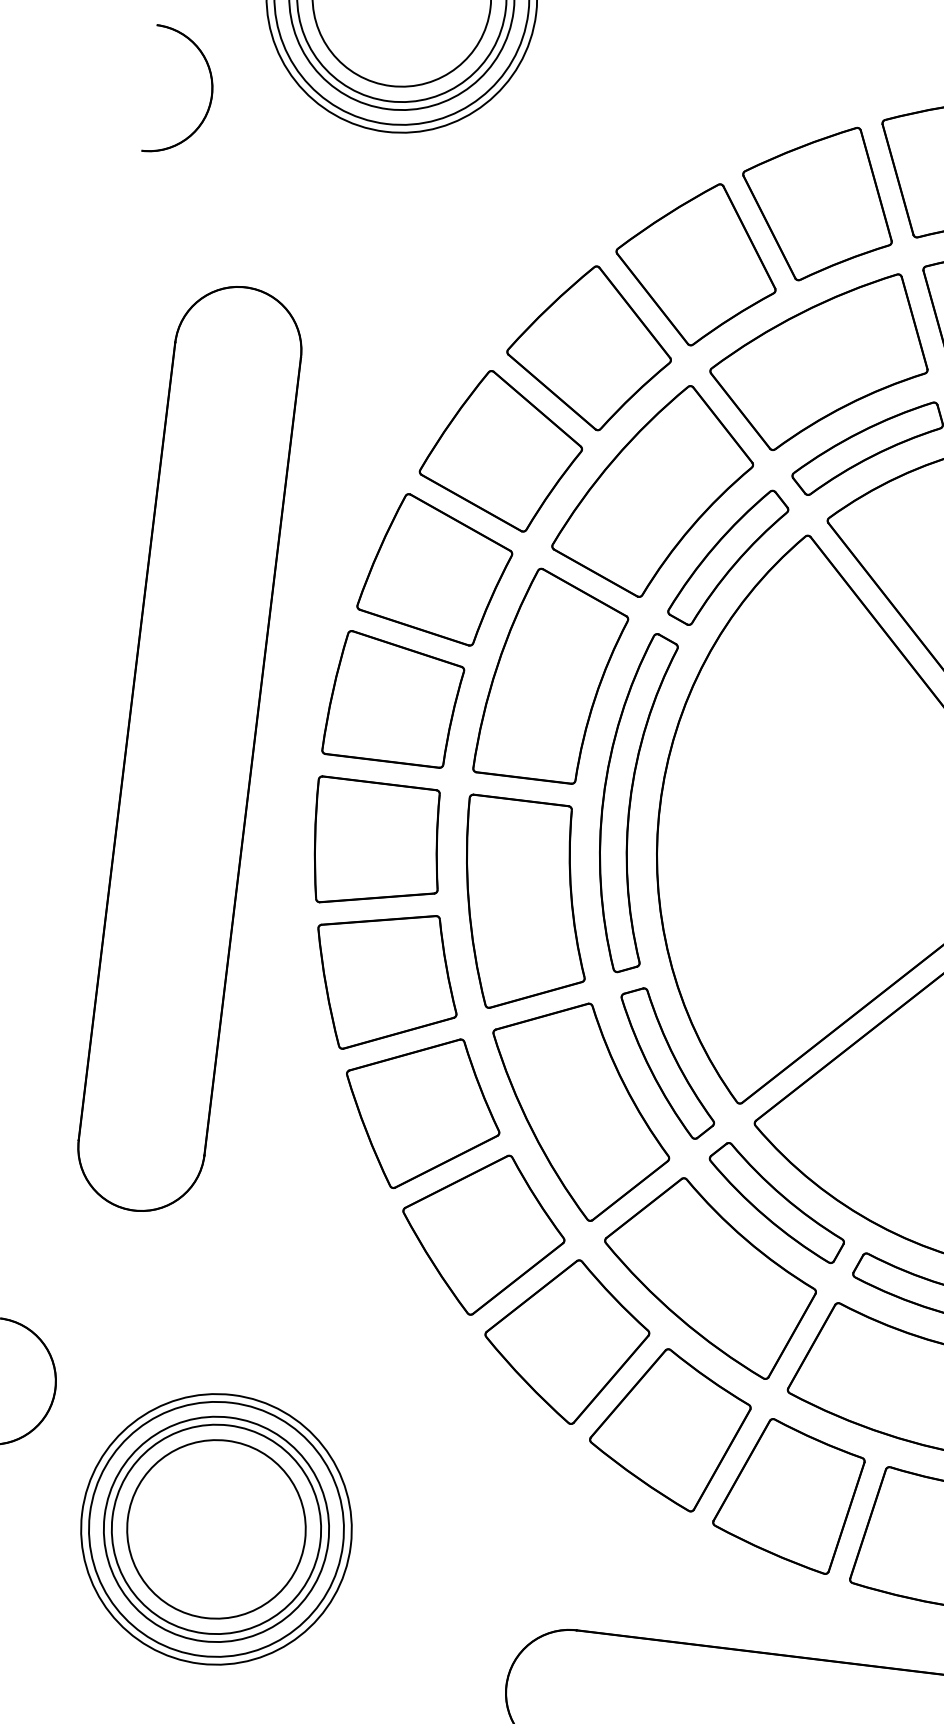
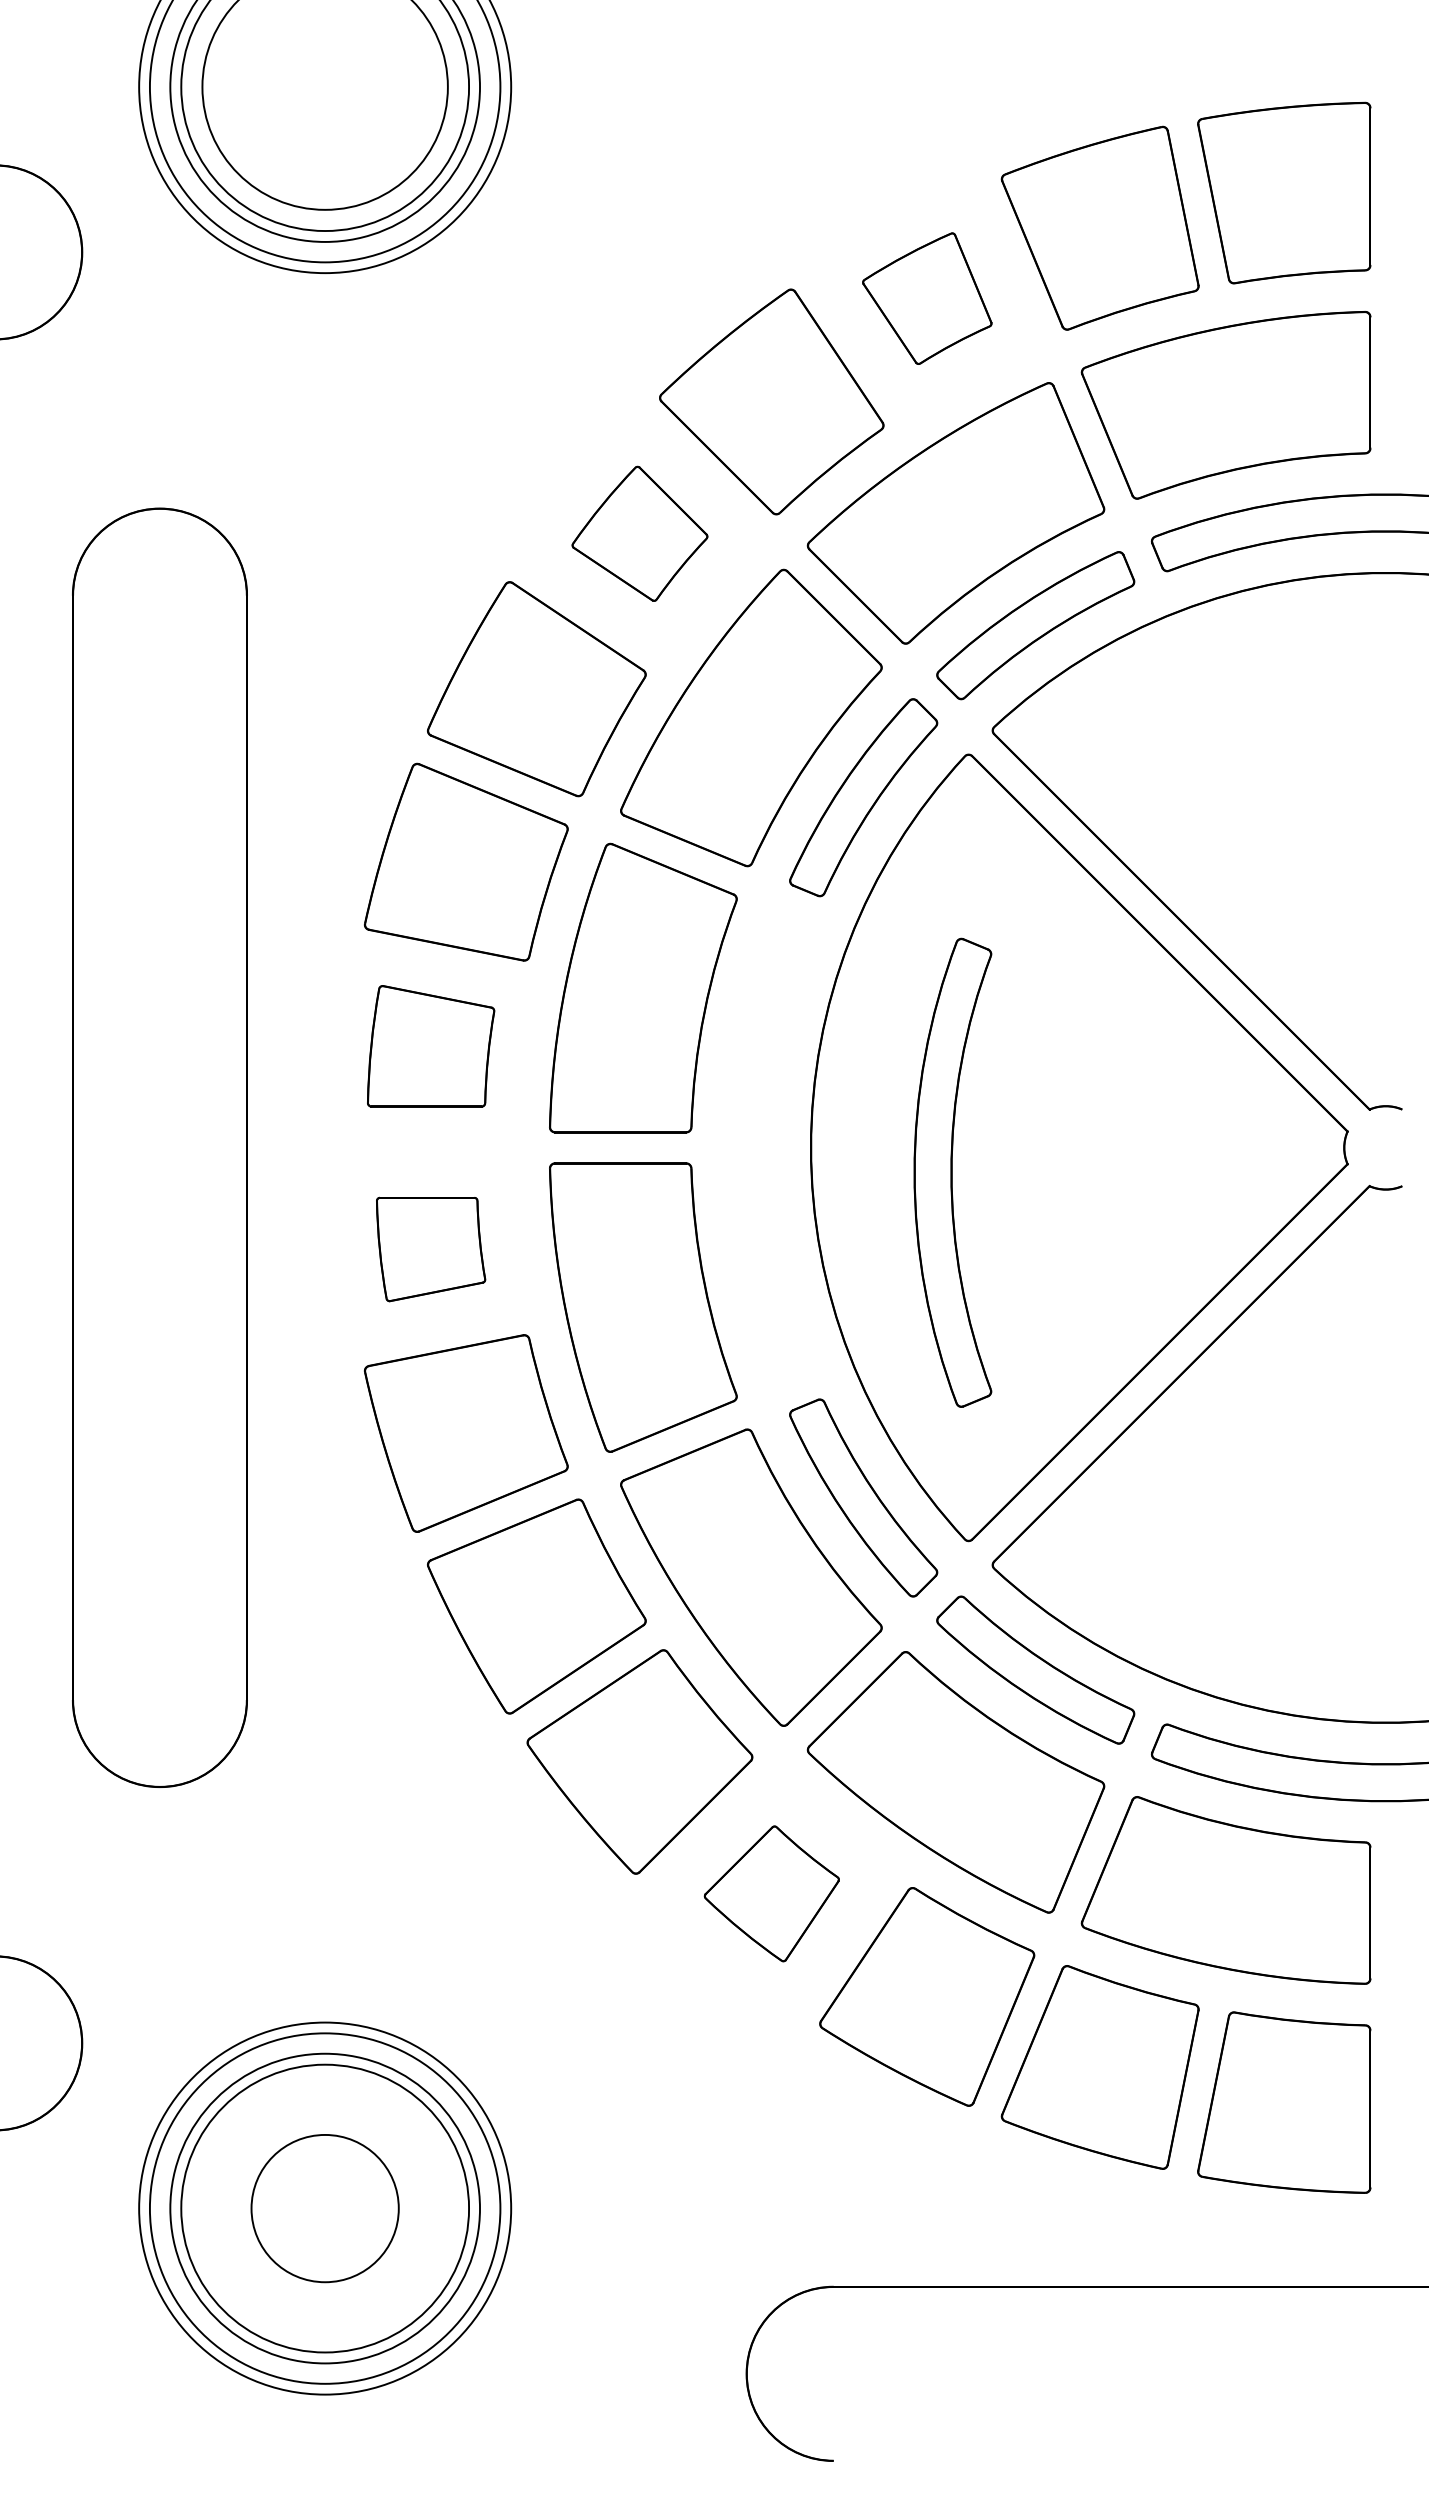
part: (818, 202) -> (927, 298), size x0.6
part: (589, 347) -> (639, 533), size x0.6
part: (394, 699) -> (430, 1046), size x0.7
part: (630, 802) -> (952, 1172), moved
part: (376, 846) -> (430, 1249), size x0.6
part: (566, 1340) -> (771, 1893), size x0.6
circle: (216, 1529) -> (324, 2208), size x0.6

